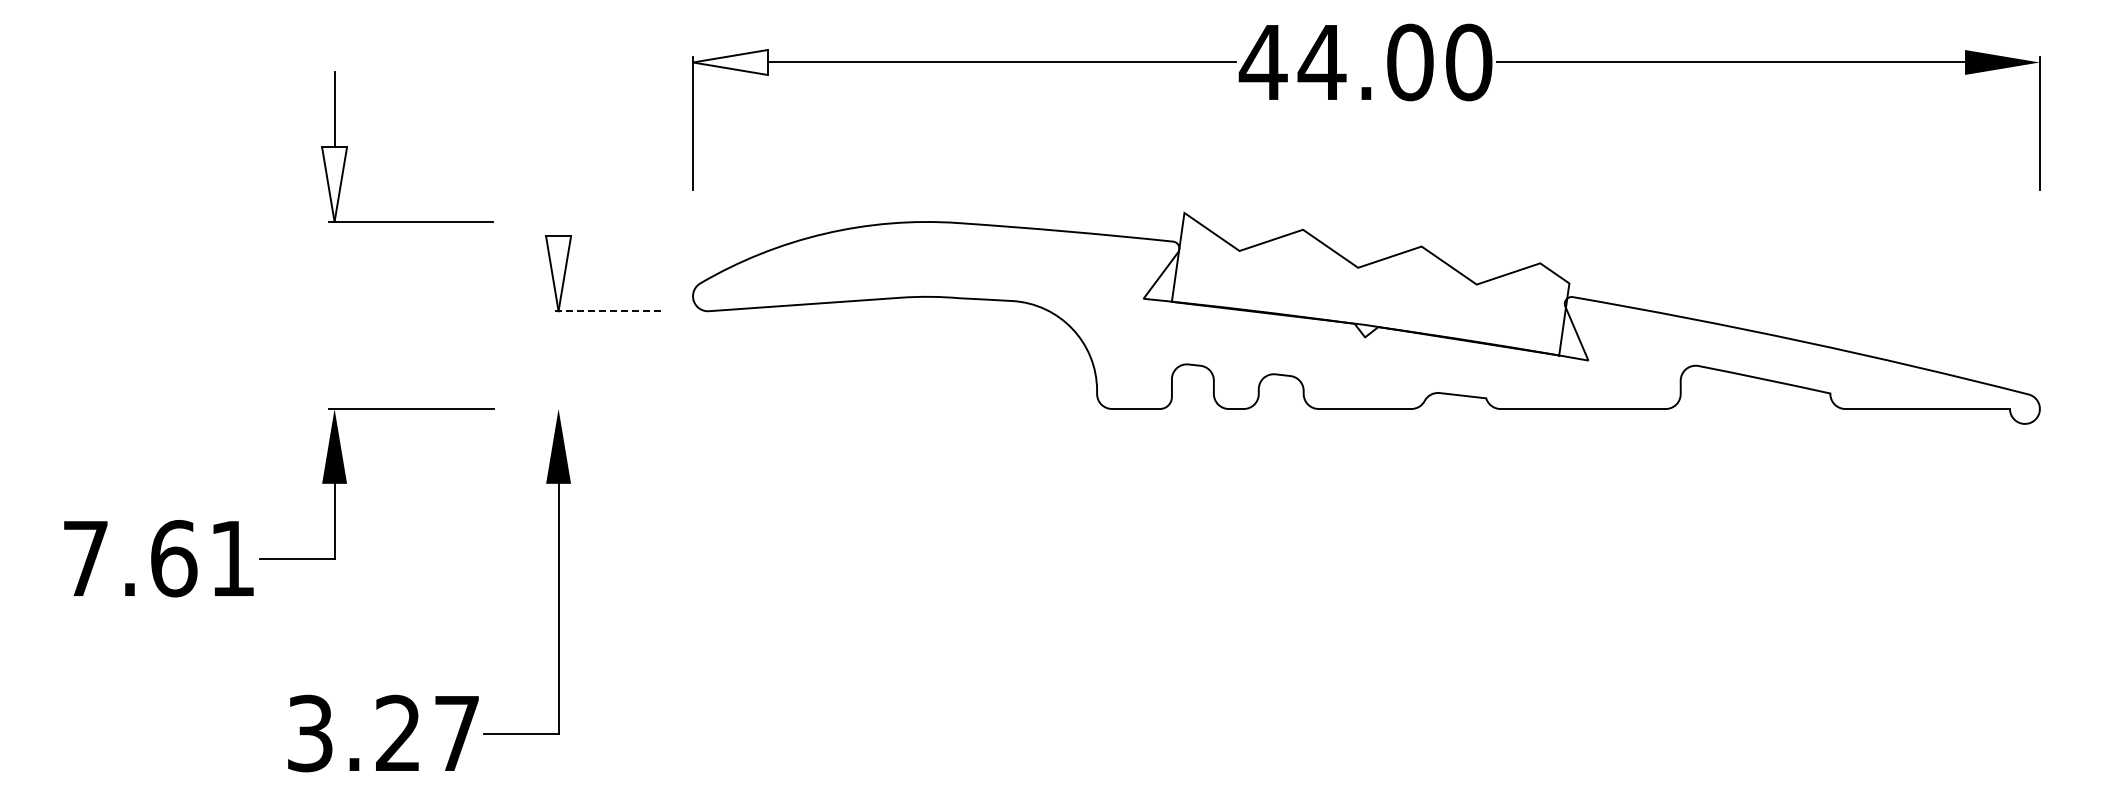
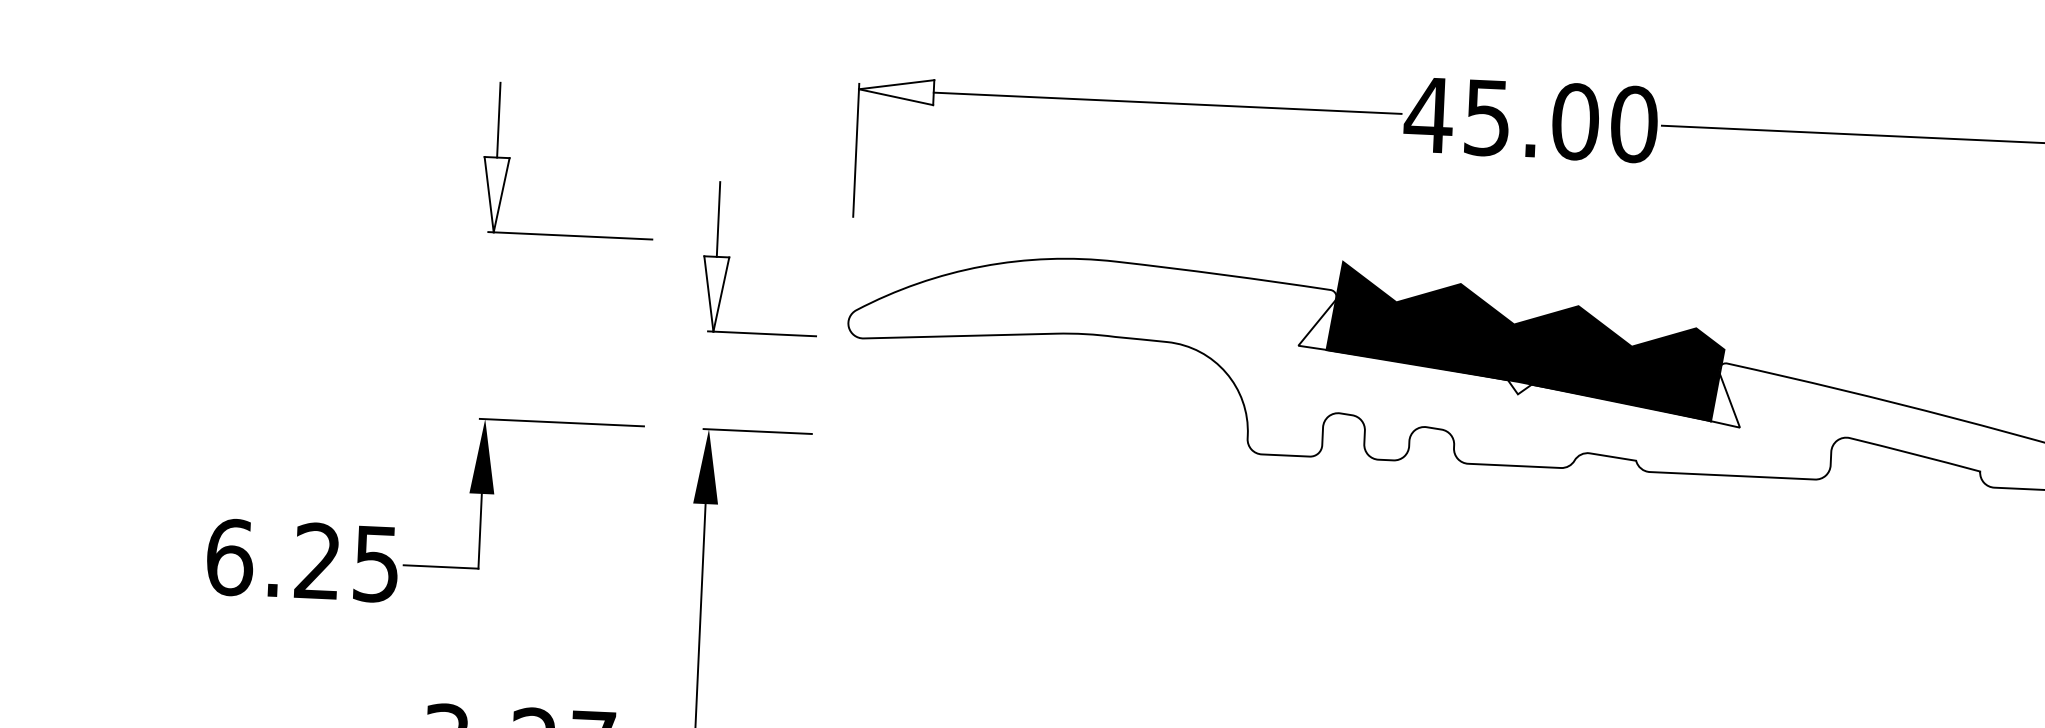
text: (1321, 63) -> (1486, 118), 44.00 -> 45.00
line: (558, 198) -> (718, 219), added
fill: (1370, 283) -> (1525, 340), added
line: (606, 311) -> (761, 334), dashed -> solid
line: (607, 409) -> (757, 432), added
text: (158, 558) -> (302, 560), 7.61 -> 6.25

